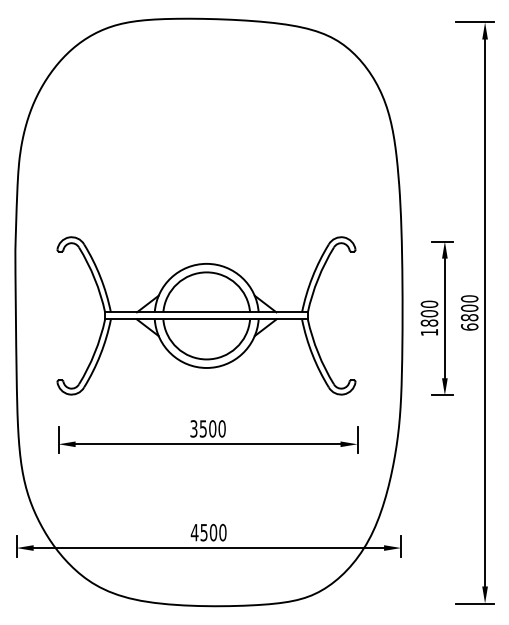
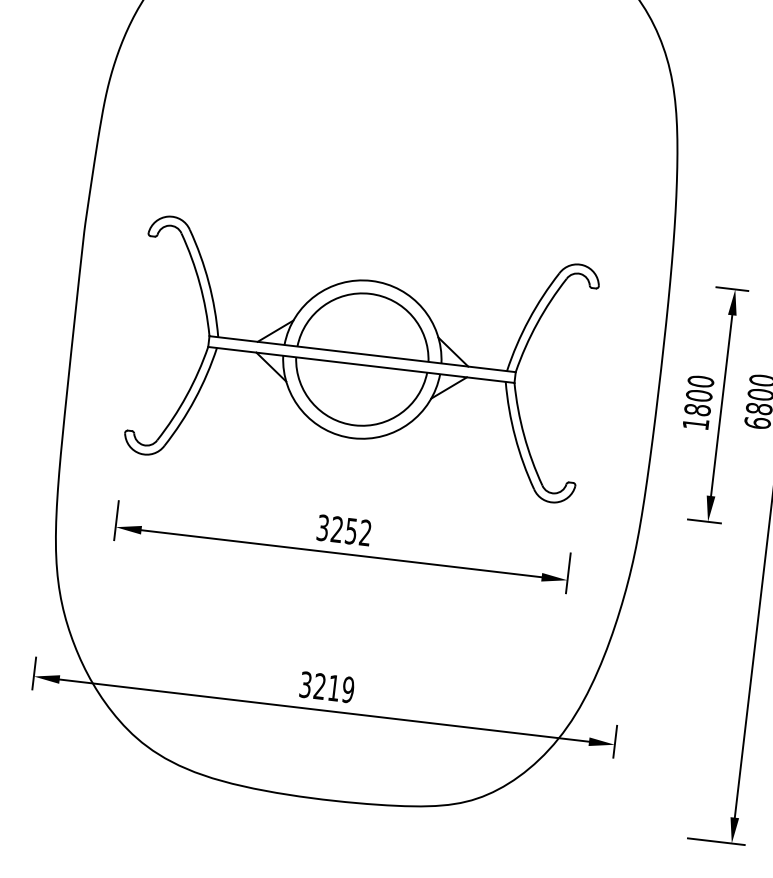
text: (212, 428) -> (351, 530), 3500 -> 3252
text: (208, 532) -> (326, 687), 4500 -> 3219

